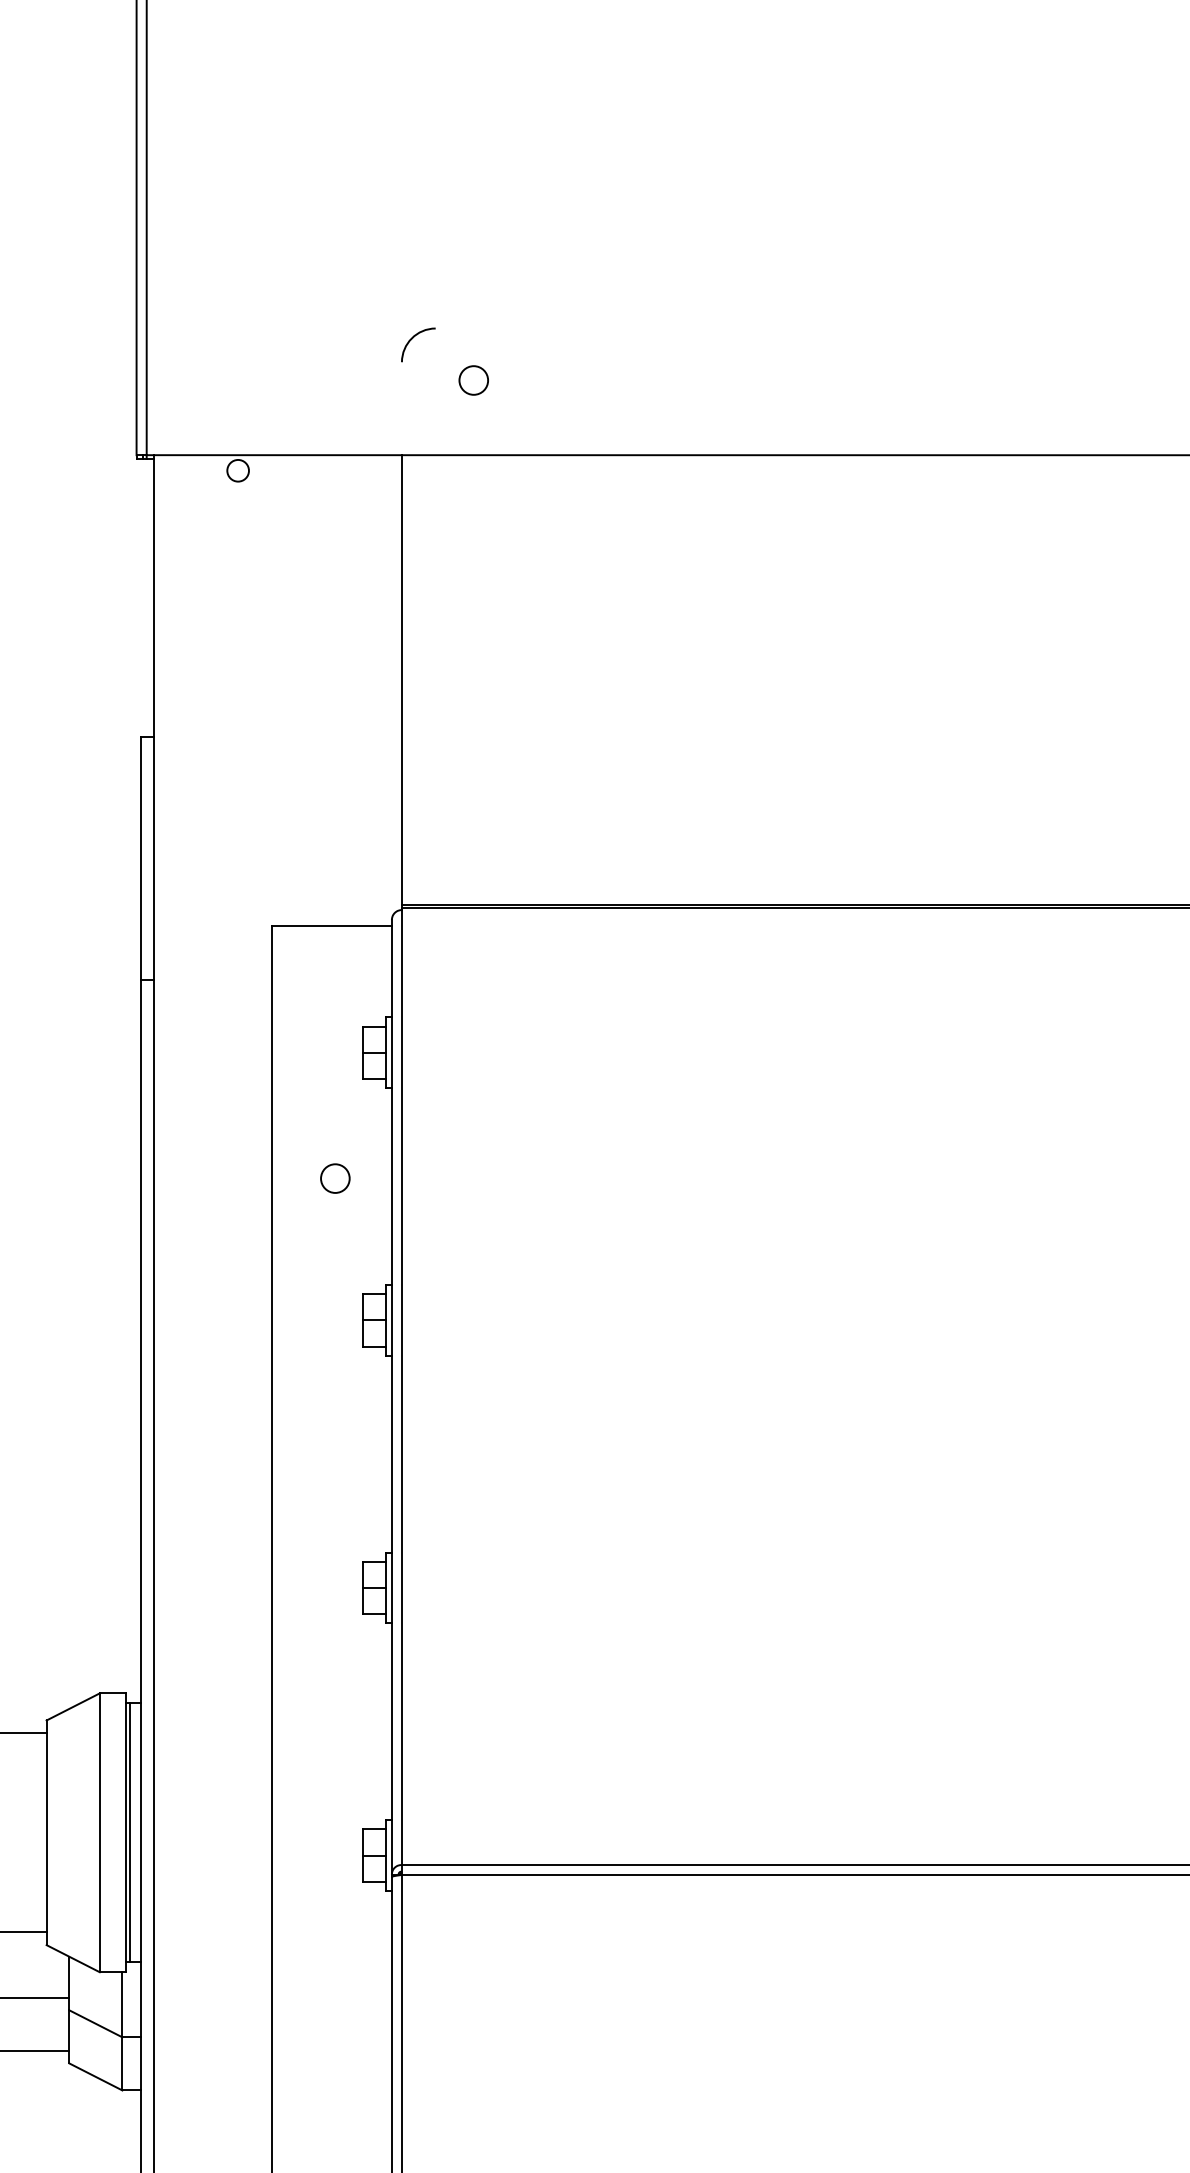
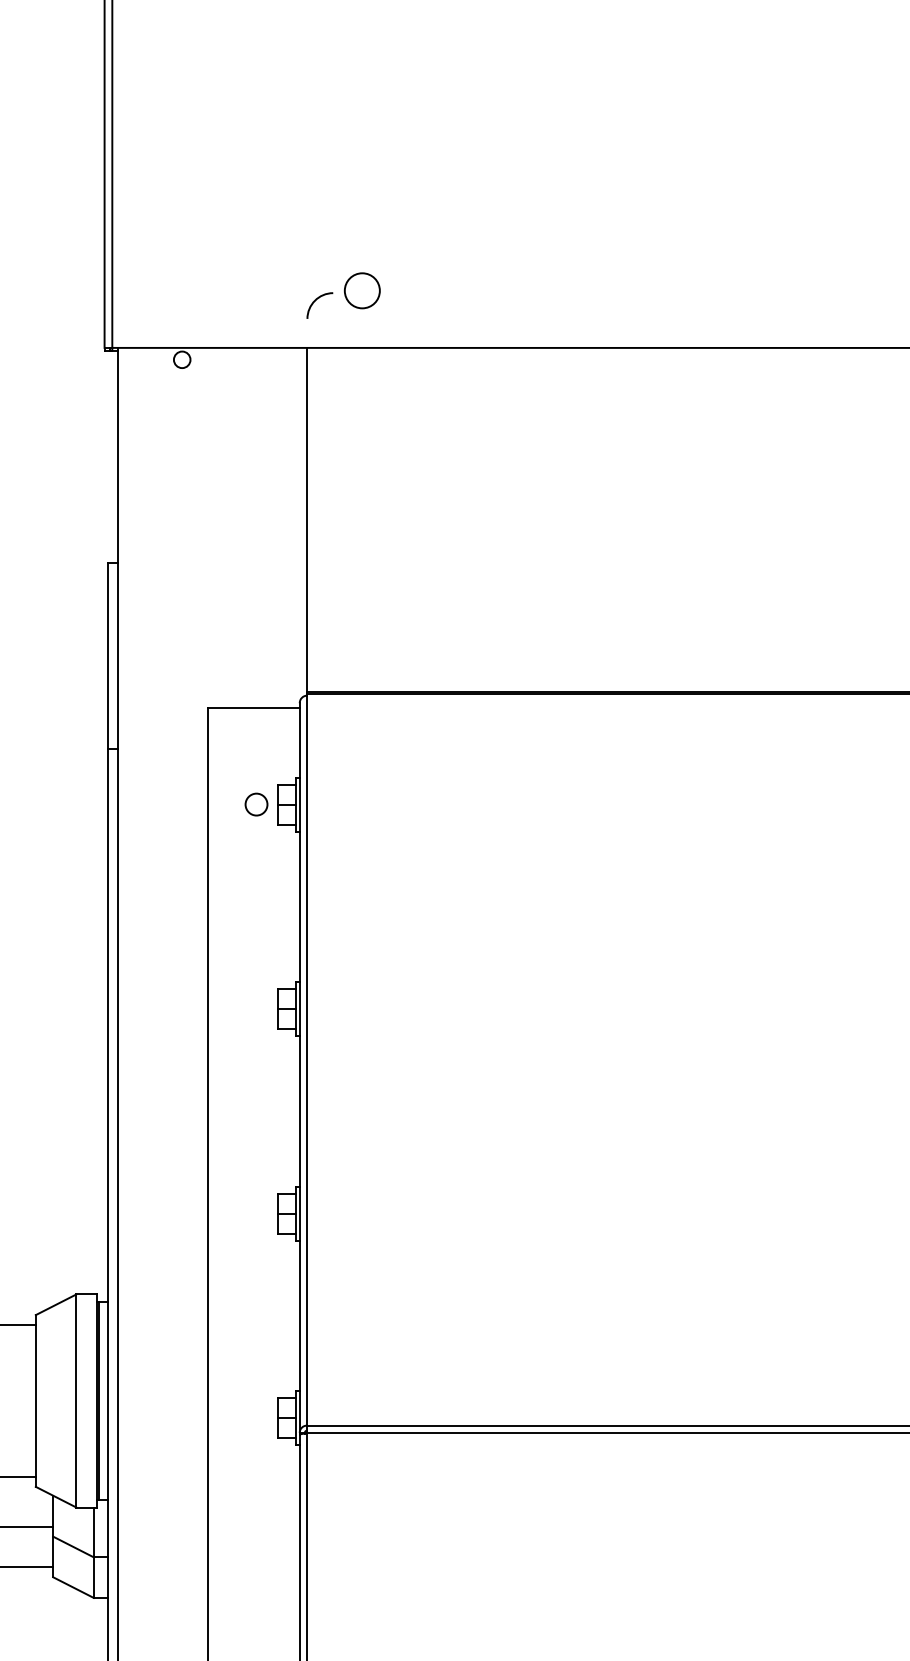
arc: (413, 338) -> (316, 300), moved
circle: (473, 380) -> (362, 290), size x1.6
circle: (335, 1178) -> (256, 804), moved

